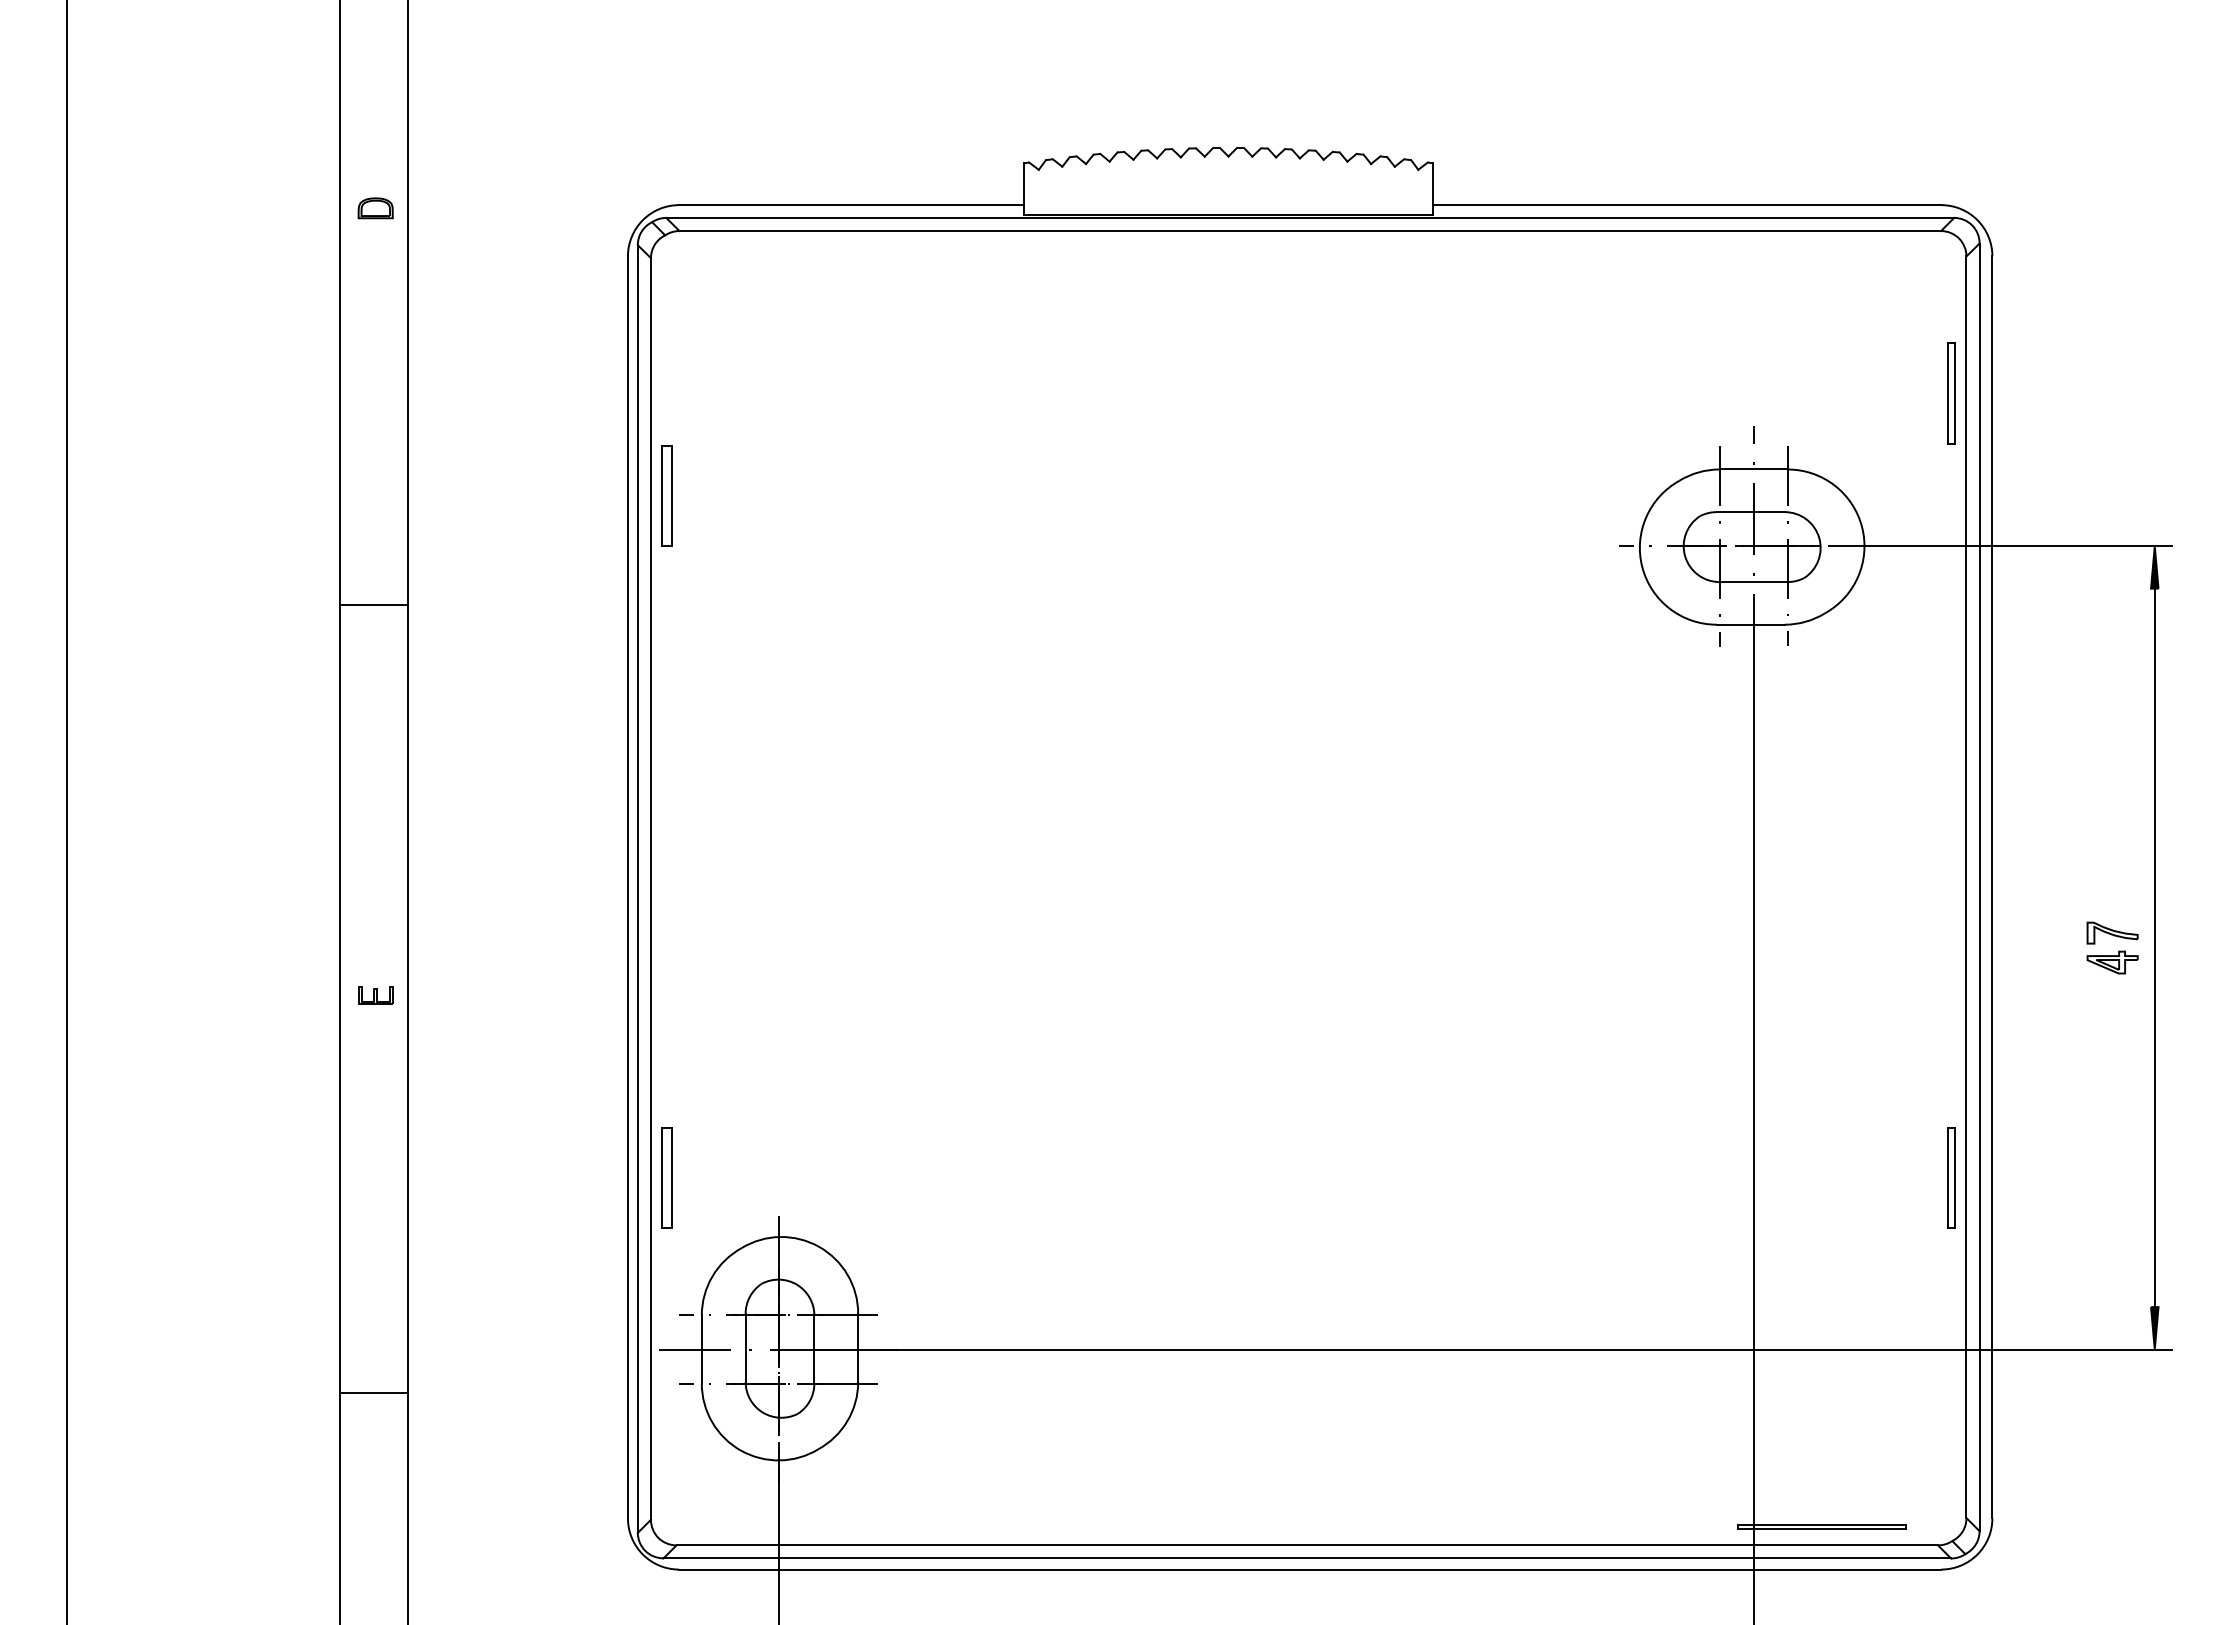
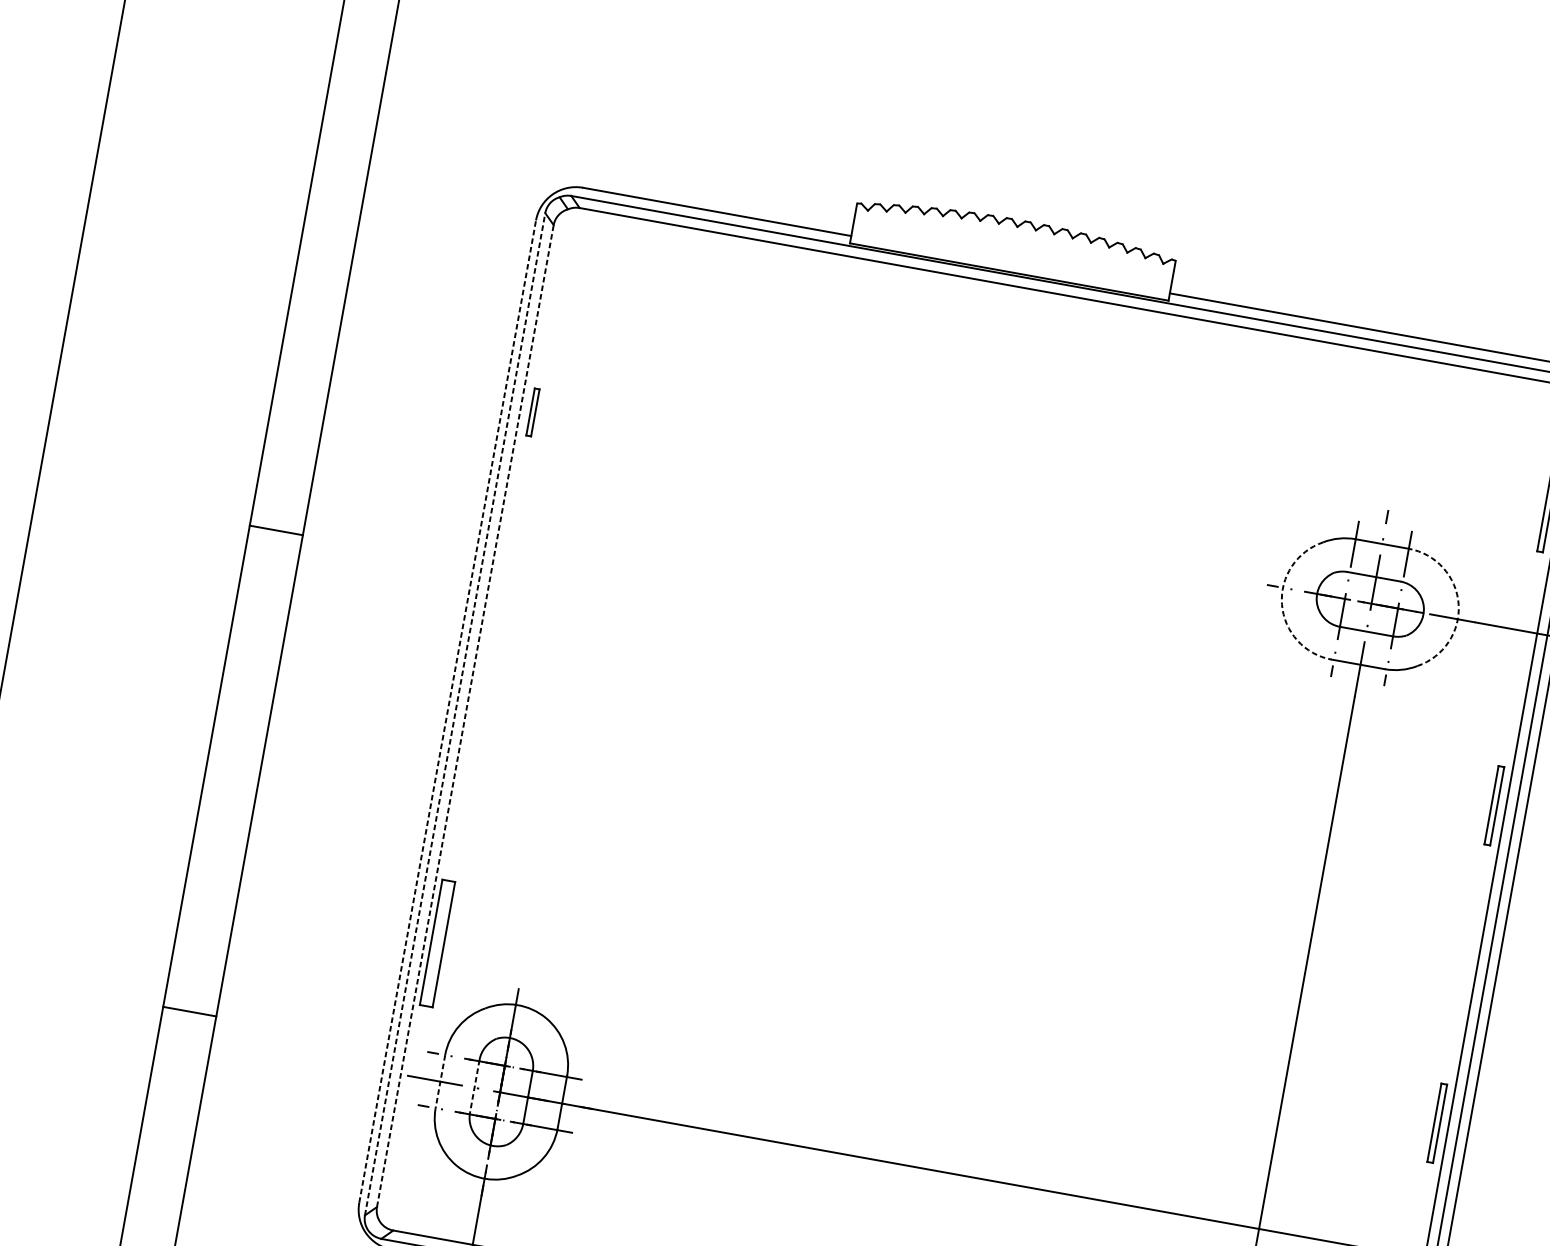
part: (375, 208) -> (346, 147), removed
part: (666, 495) -> (532, 412), size x0.6
arc: (1862, 527) -> (1458, 604), solid -> dashed
arc: (1642, 566) -> (1282, 603), solid -> dashed
line: (374, 605) -> (276, 530), moved
part: (1951, 769) -> (1494, 805), added
line: (627, 886) -> (447, 710), solid -> dashed
line: (650, 888) -> (465, 715), solid -> dashed
line: (637, 889) -> (454, 714), solid -> dashed
part: (375, 995) -> (236, 760), removed
part: (666, 1177) -> (437, 942), size x1.6
line: (745, 1348) -> (474, 1086), solid -> dashed
line: (701, 1350) -> (440, 1082), solid -> dashed
line: (374, 1392) -> (190, 1011), moved

